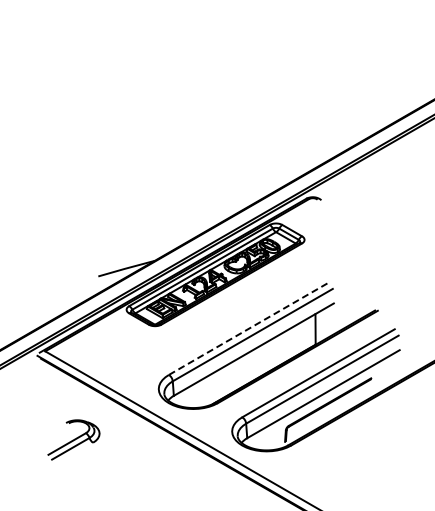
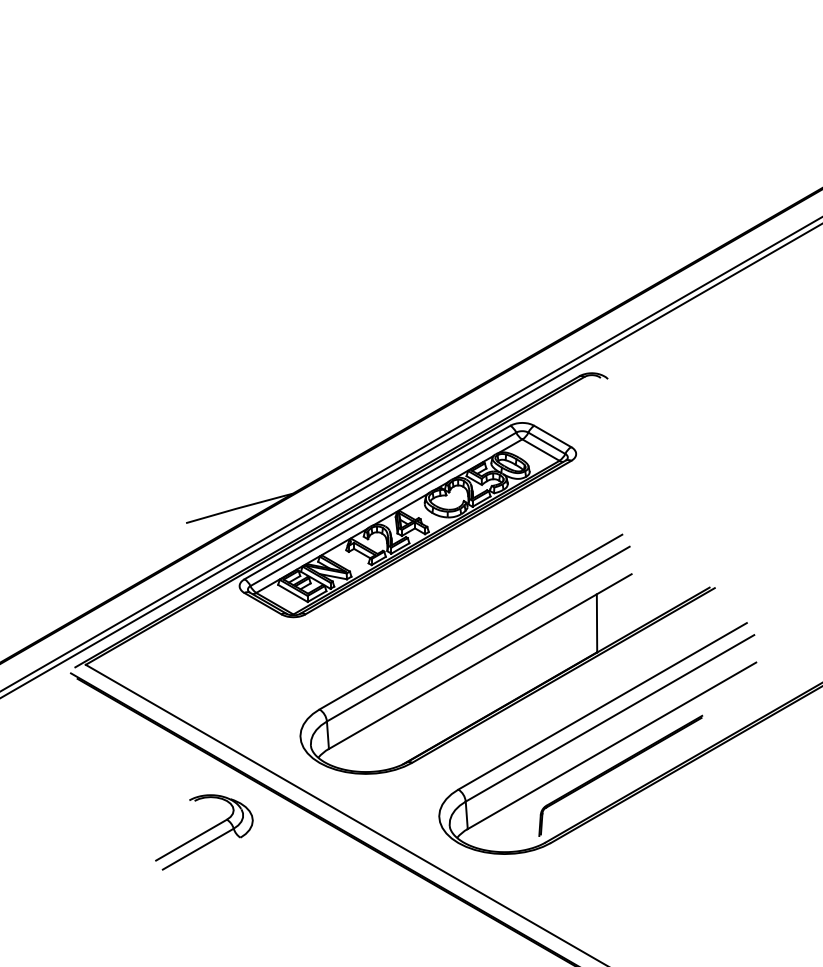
line: (249, 328) -> (472, 621), dashed -> solid
part: (73, 439) -> (203, 831), moved

